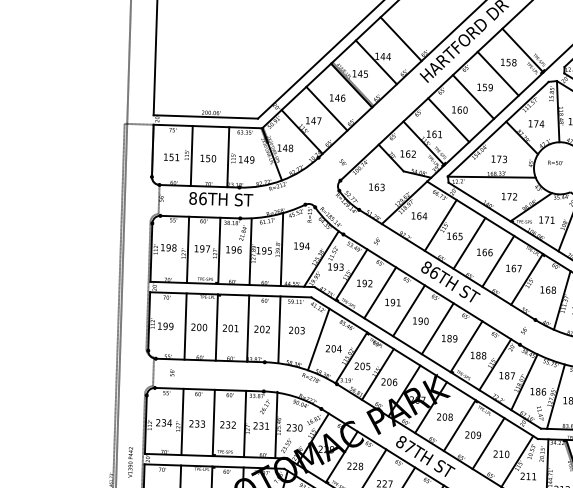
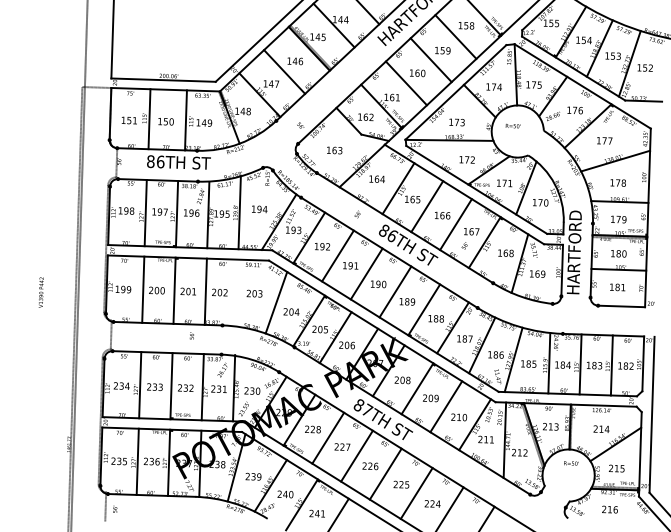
text: (376, 241) -> (357, 214), moved
line: (279, 329) -> (237, 292), removed
text: (523, 330) -> (464, 245), moved
text: (171, 372) -> (191, 335), moved
text: (129, 462) -> (40, 292), moved

